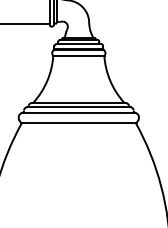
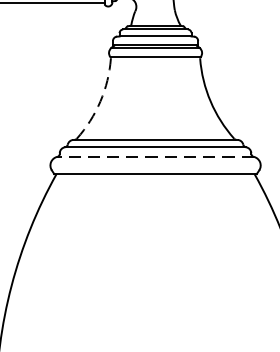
arc: (47, 80) -> (100, 100), solid -> dashed
line: (78, 112) -> (154, 156), solid -> dashed

